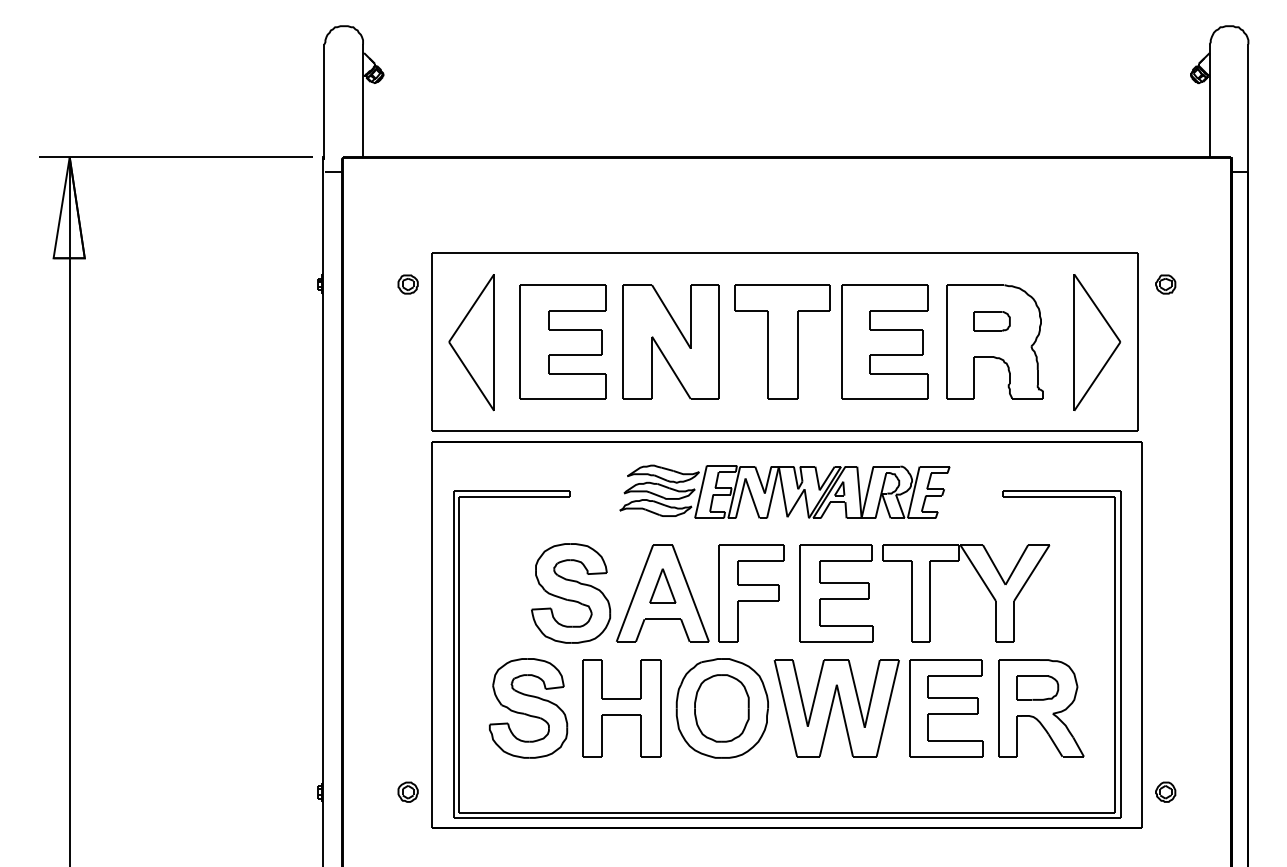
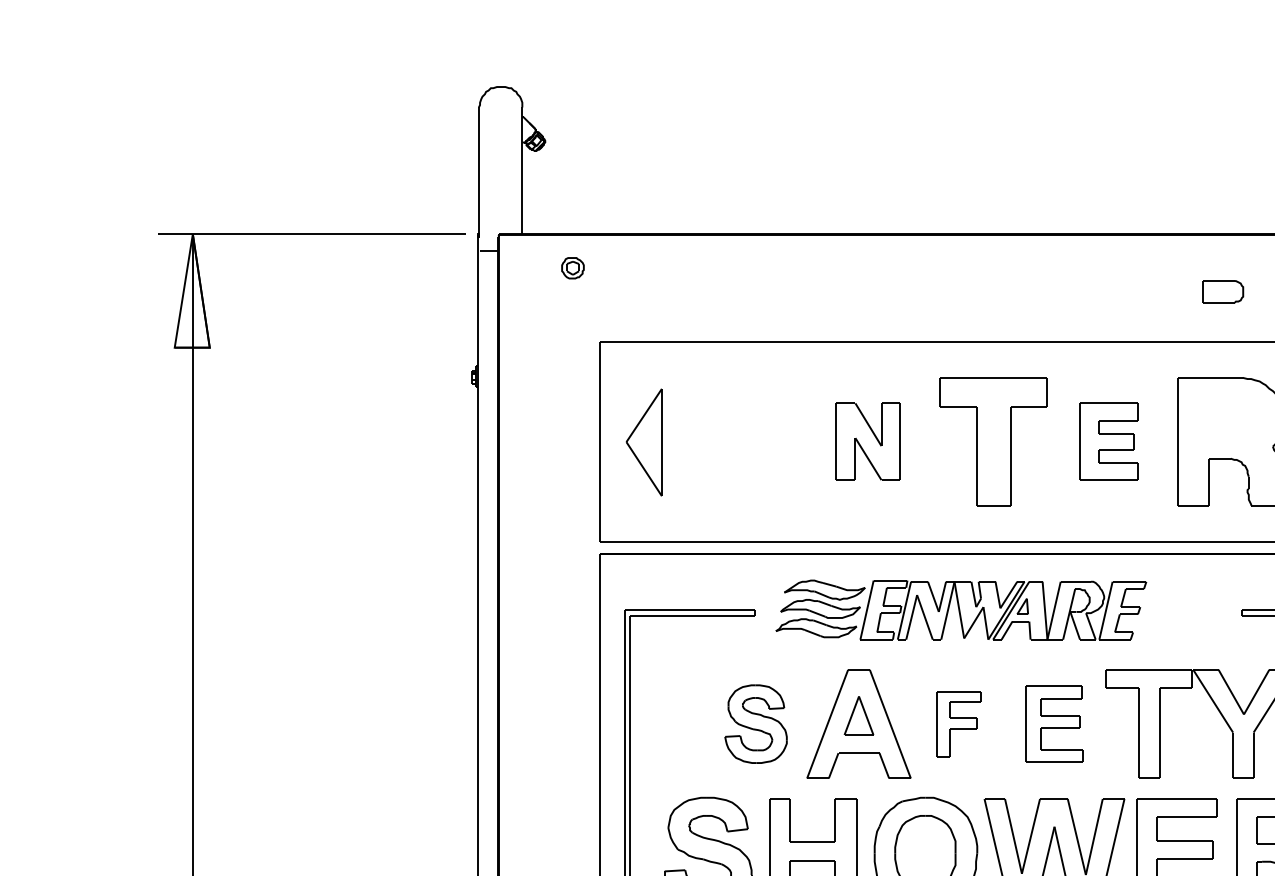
part: (407, 284) -> (572, 268), moved
part: (991, 321) -> (1222, 291), moved
part: (562, 341) -> (746, 441), removed
part: (670, 341) -> (867, 441), size x0.6
part: (884, 341) -> (1107, 441), size x0.6
part: (471, 342) -> (644, 442), size x0.7
part: (784, 491) -> (960, 609), moved
part: (571, 593) -> (756, 724), size x0.7
part: (751, 593) -> (958, 724), size x0.6
part: (836, 593) -> (1054, 724), size x0.7

